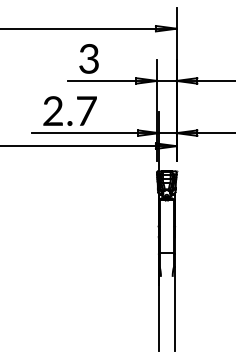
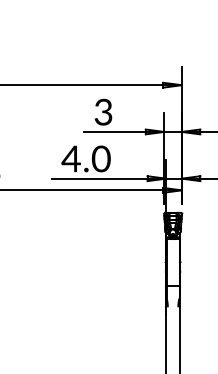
text: (68, 110) -> (85, 158), 2.7 -> 4.0

